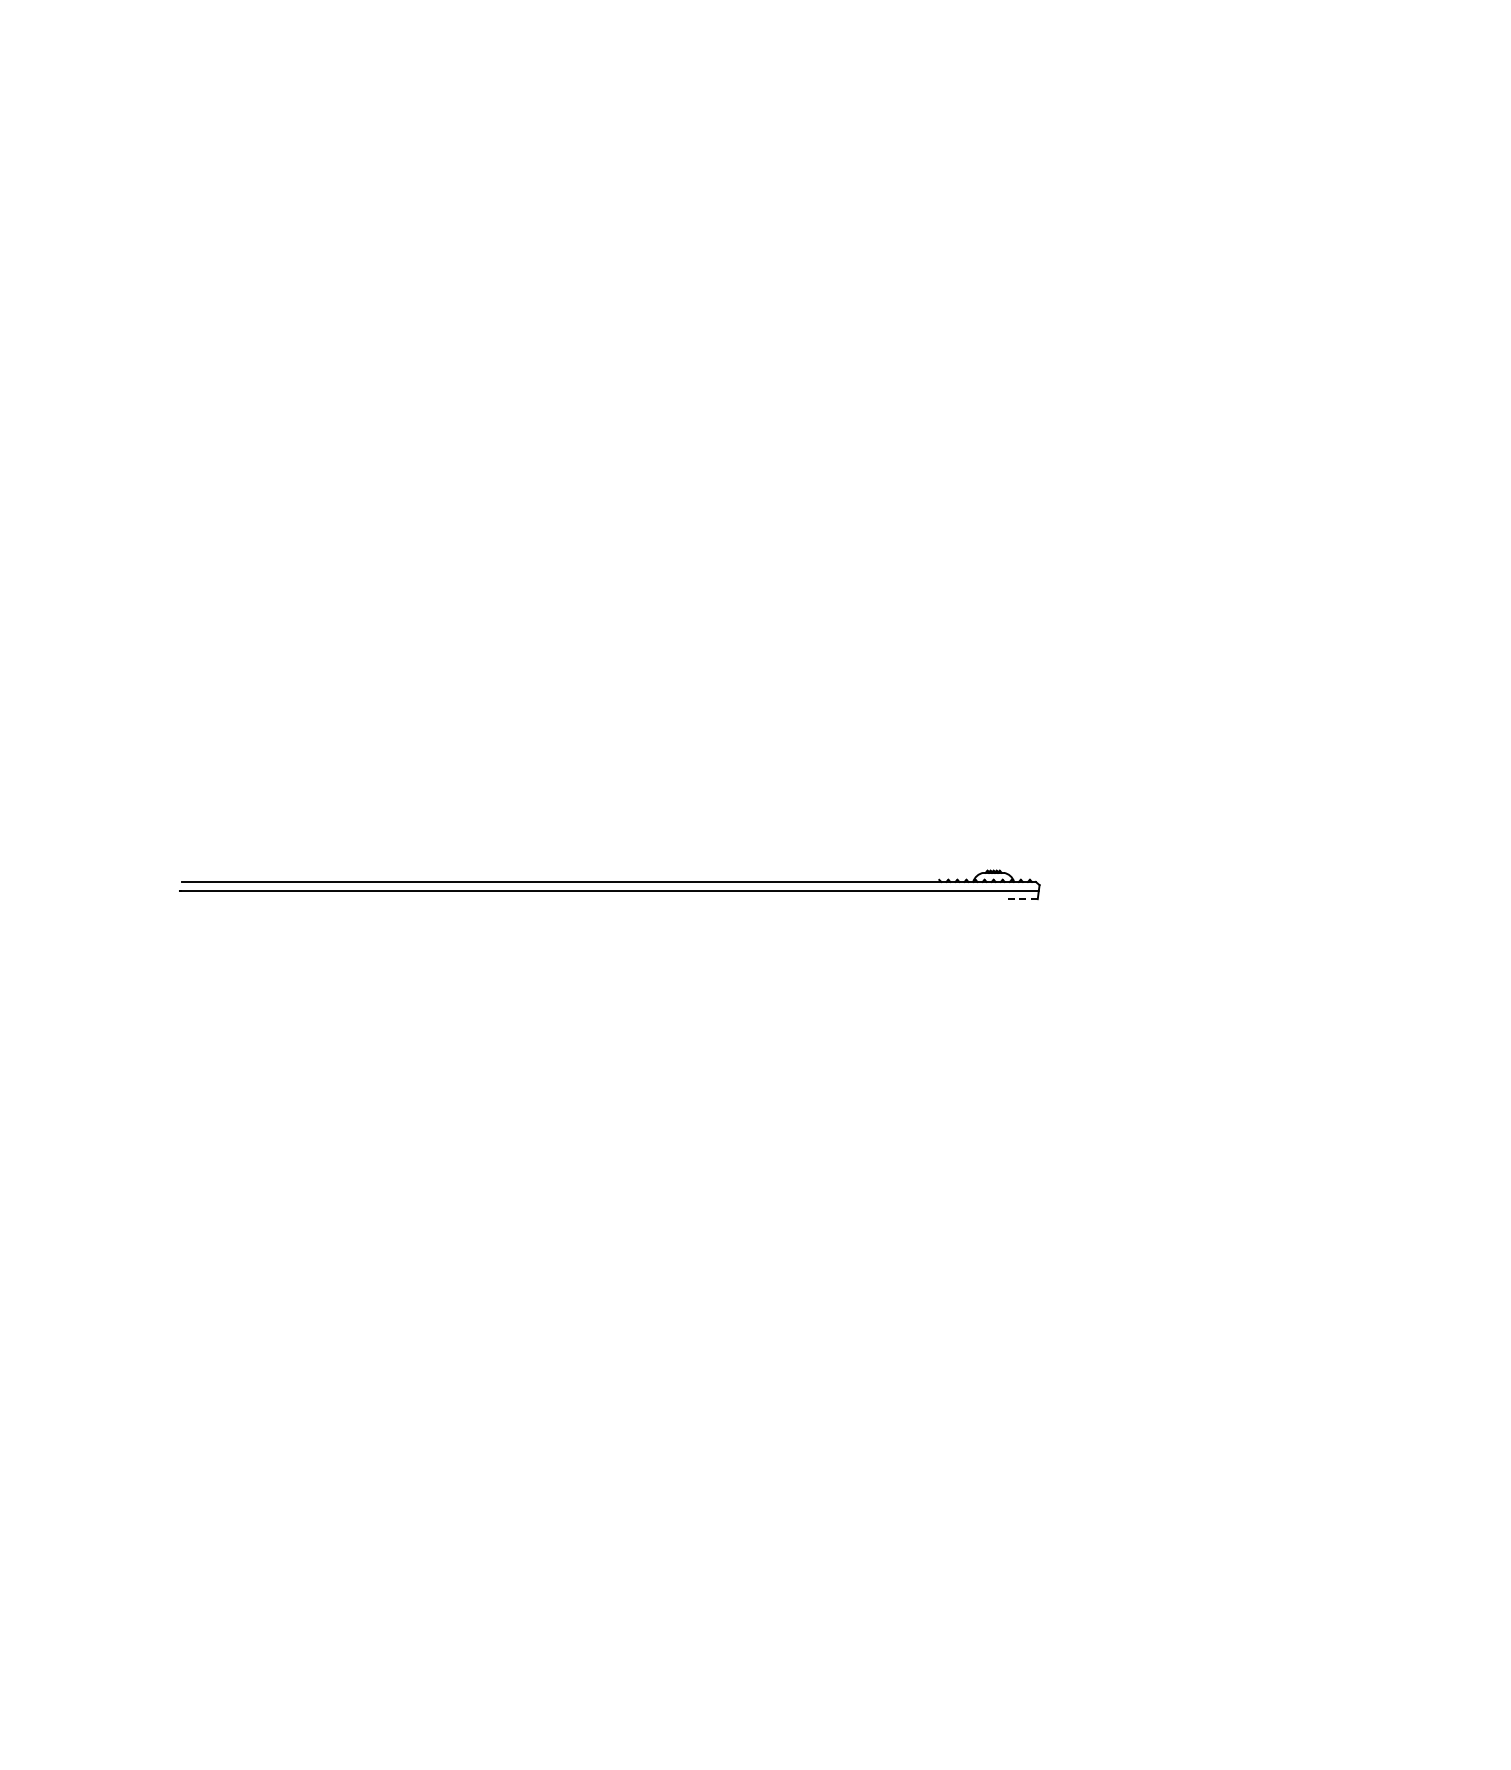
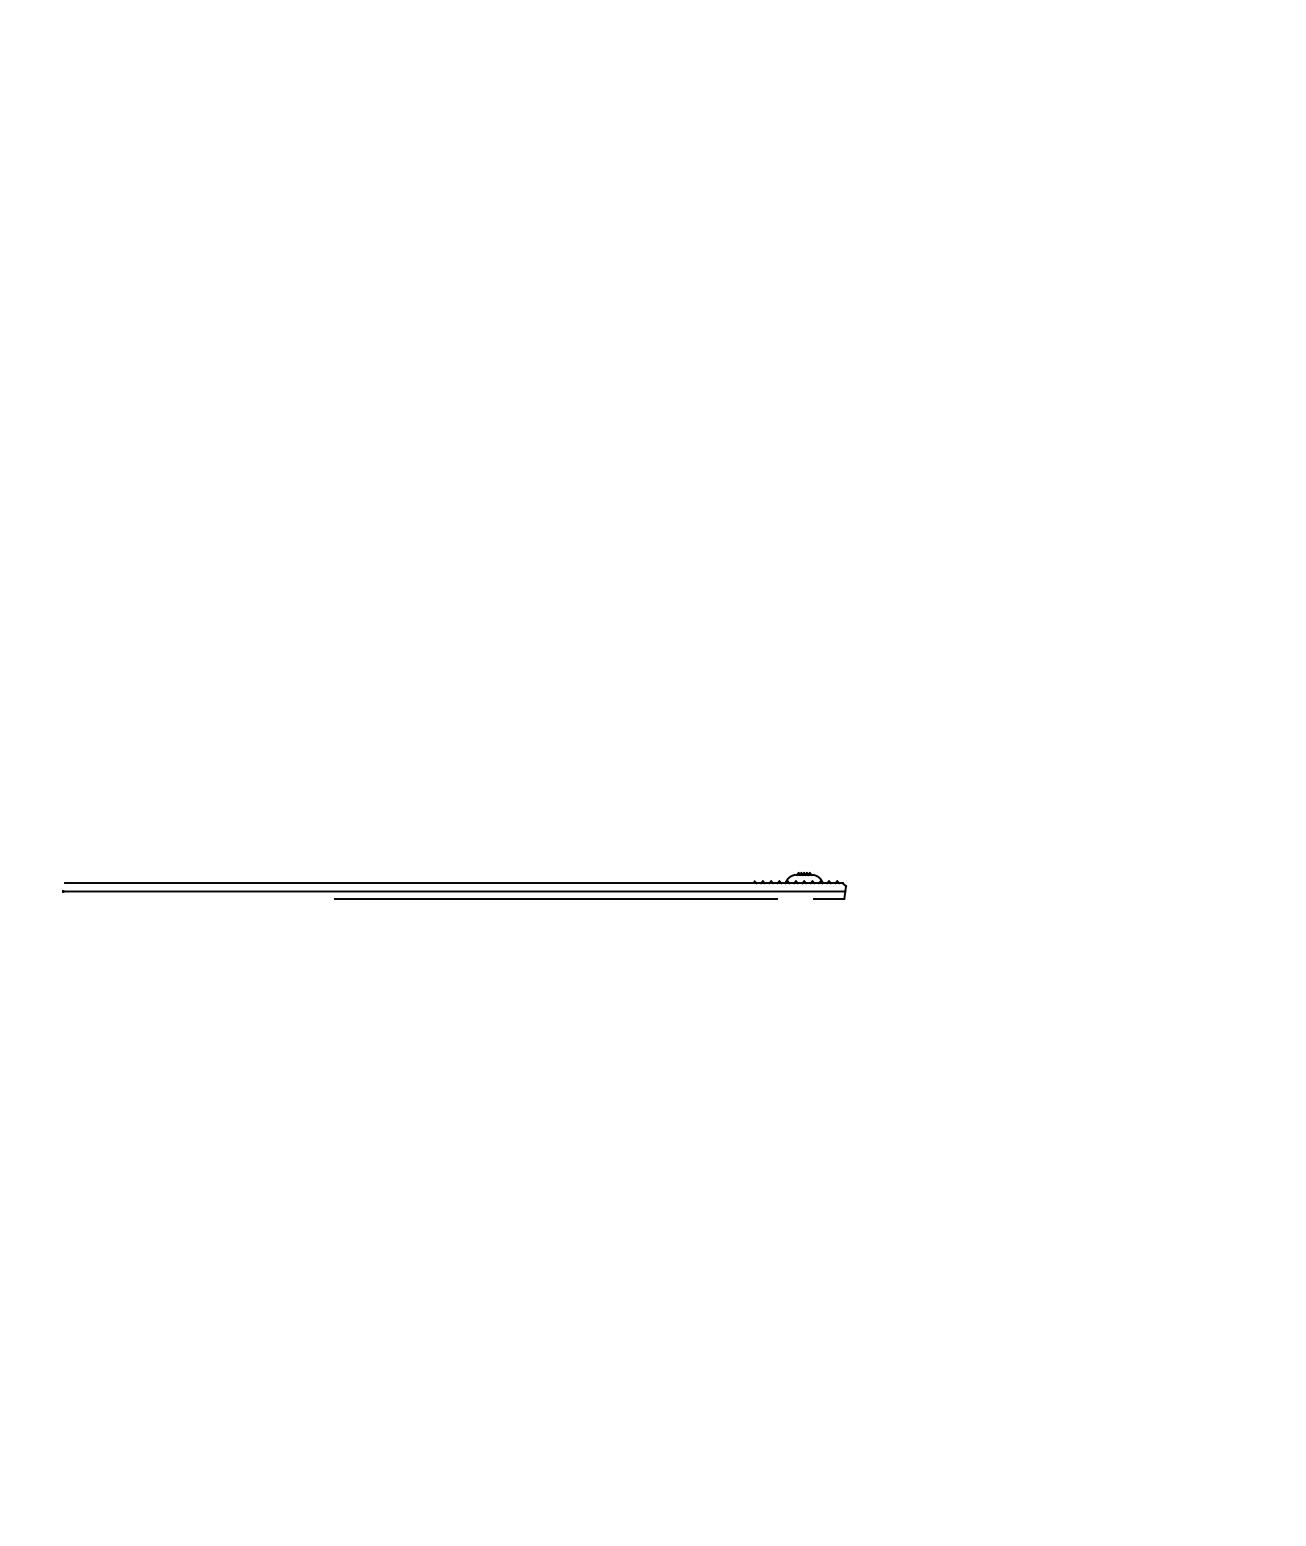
line: (721, 899) -> (556, 899), added
line: (1021, 899) -> (829, 899), dashed -> solid

